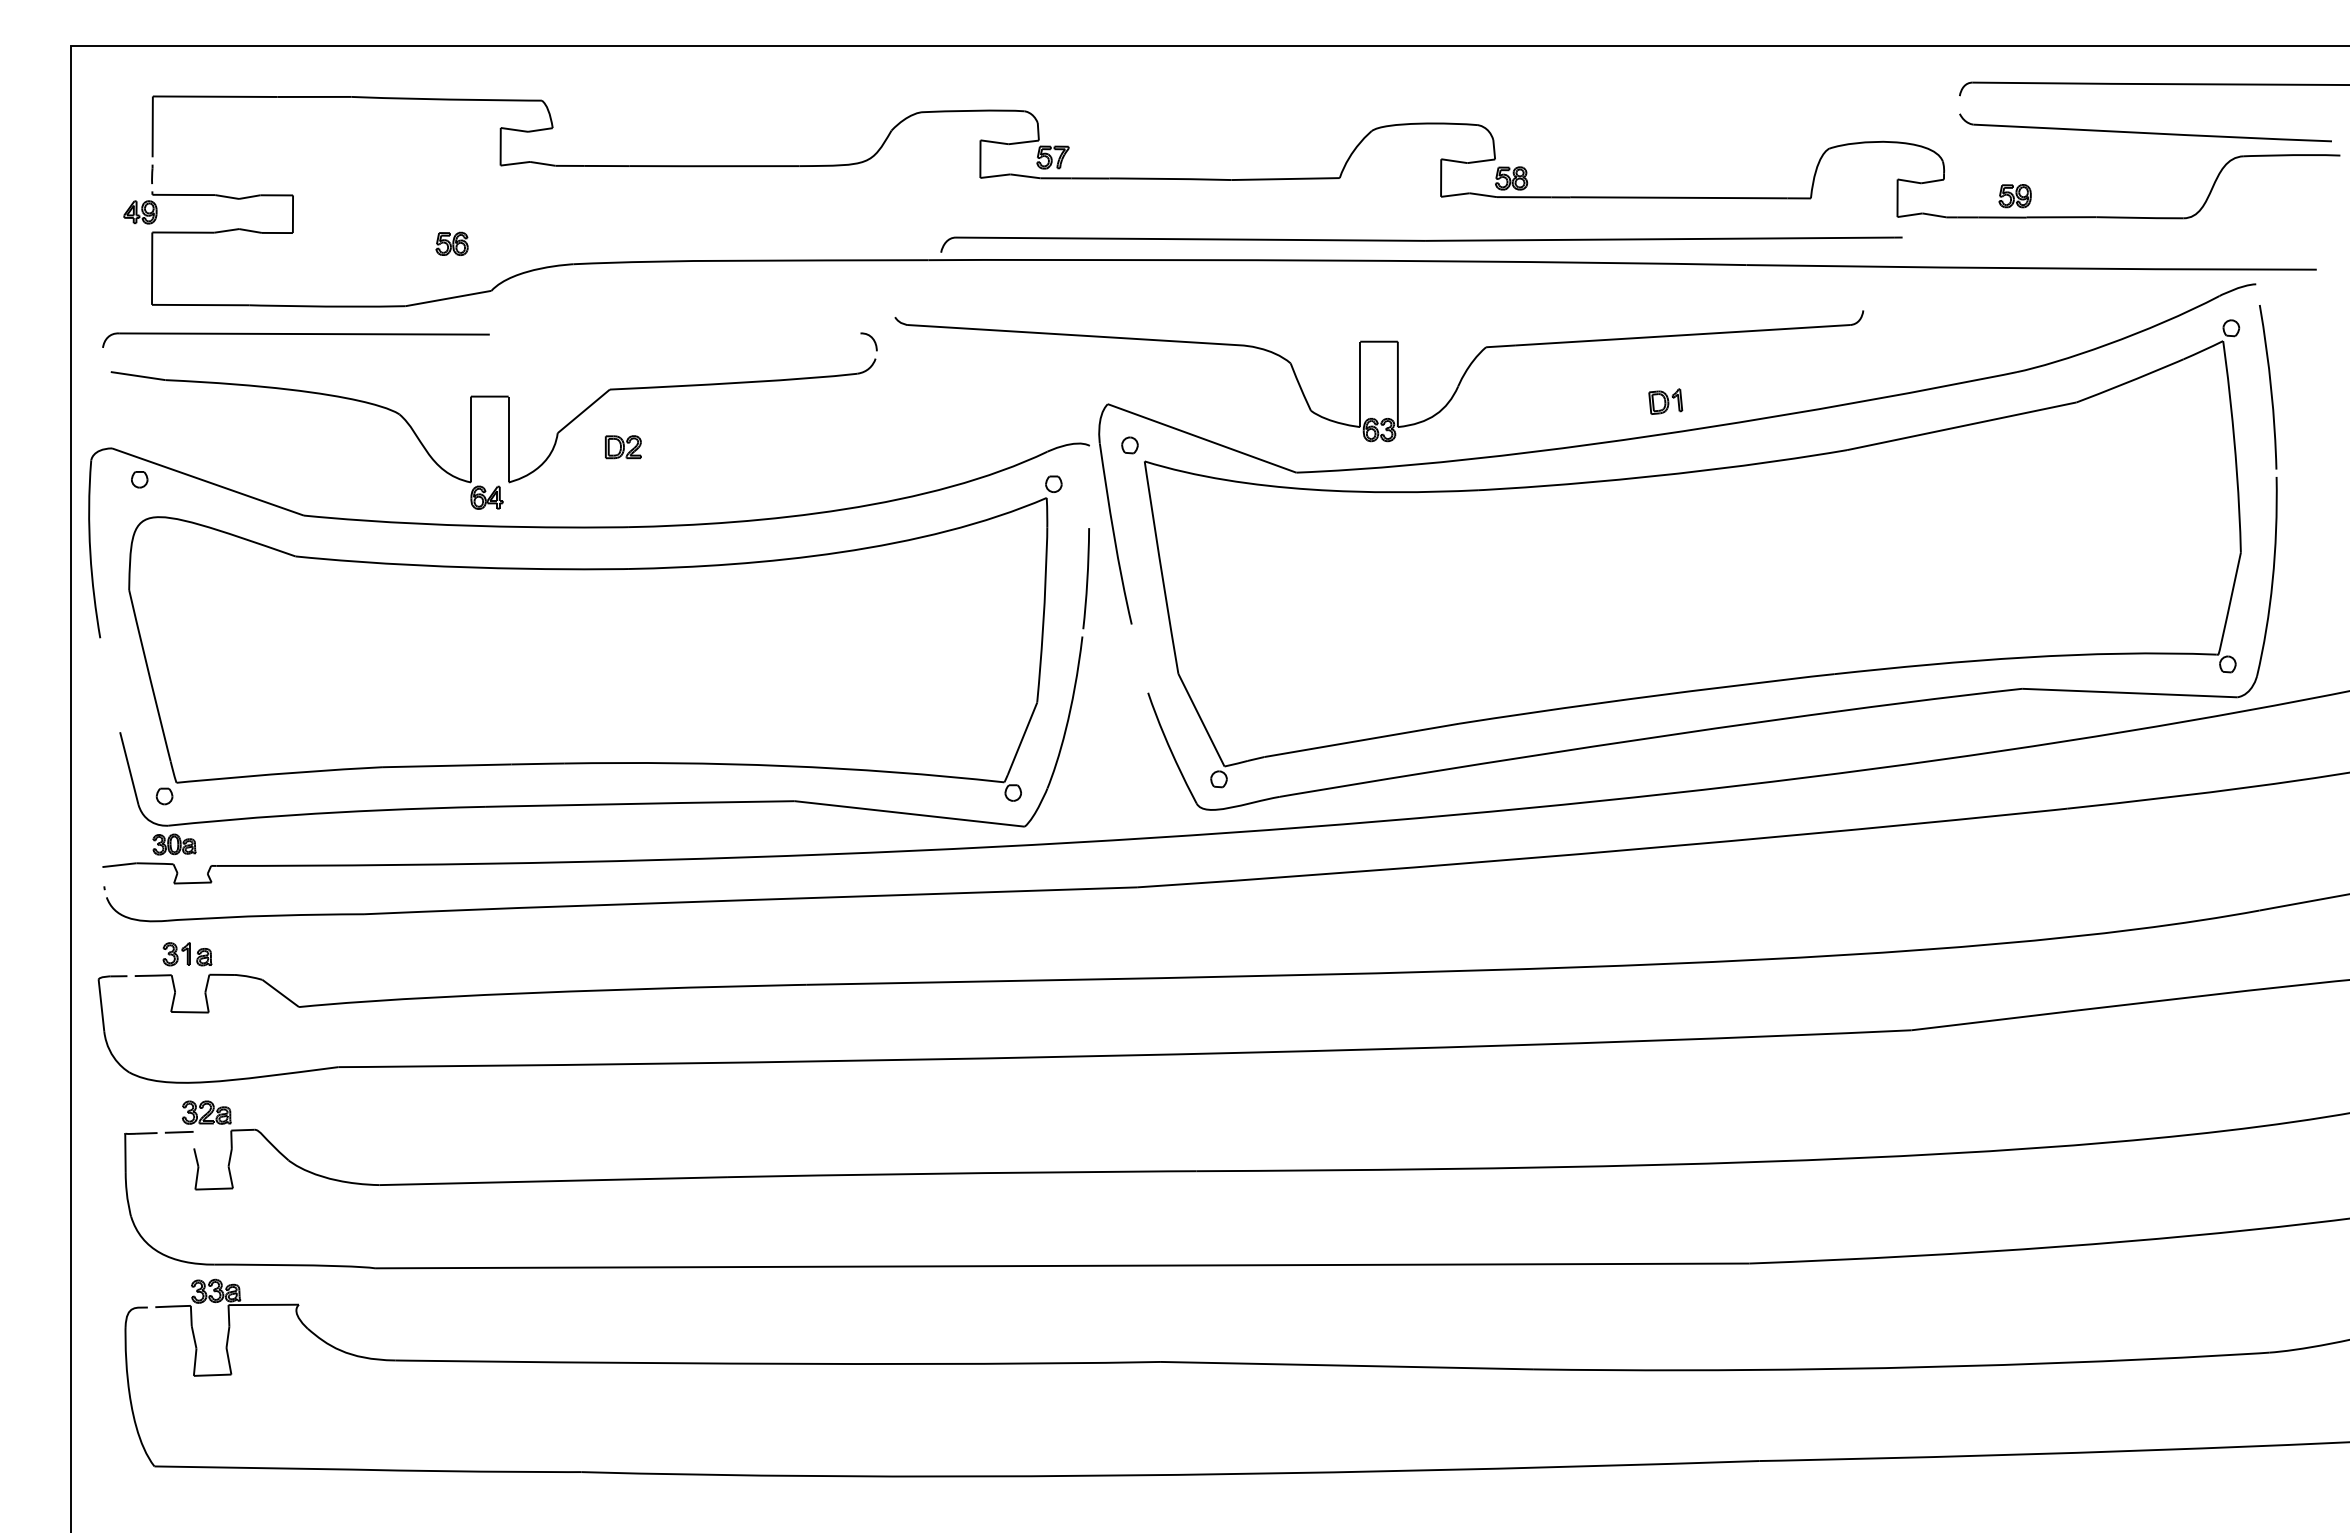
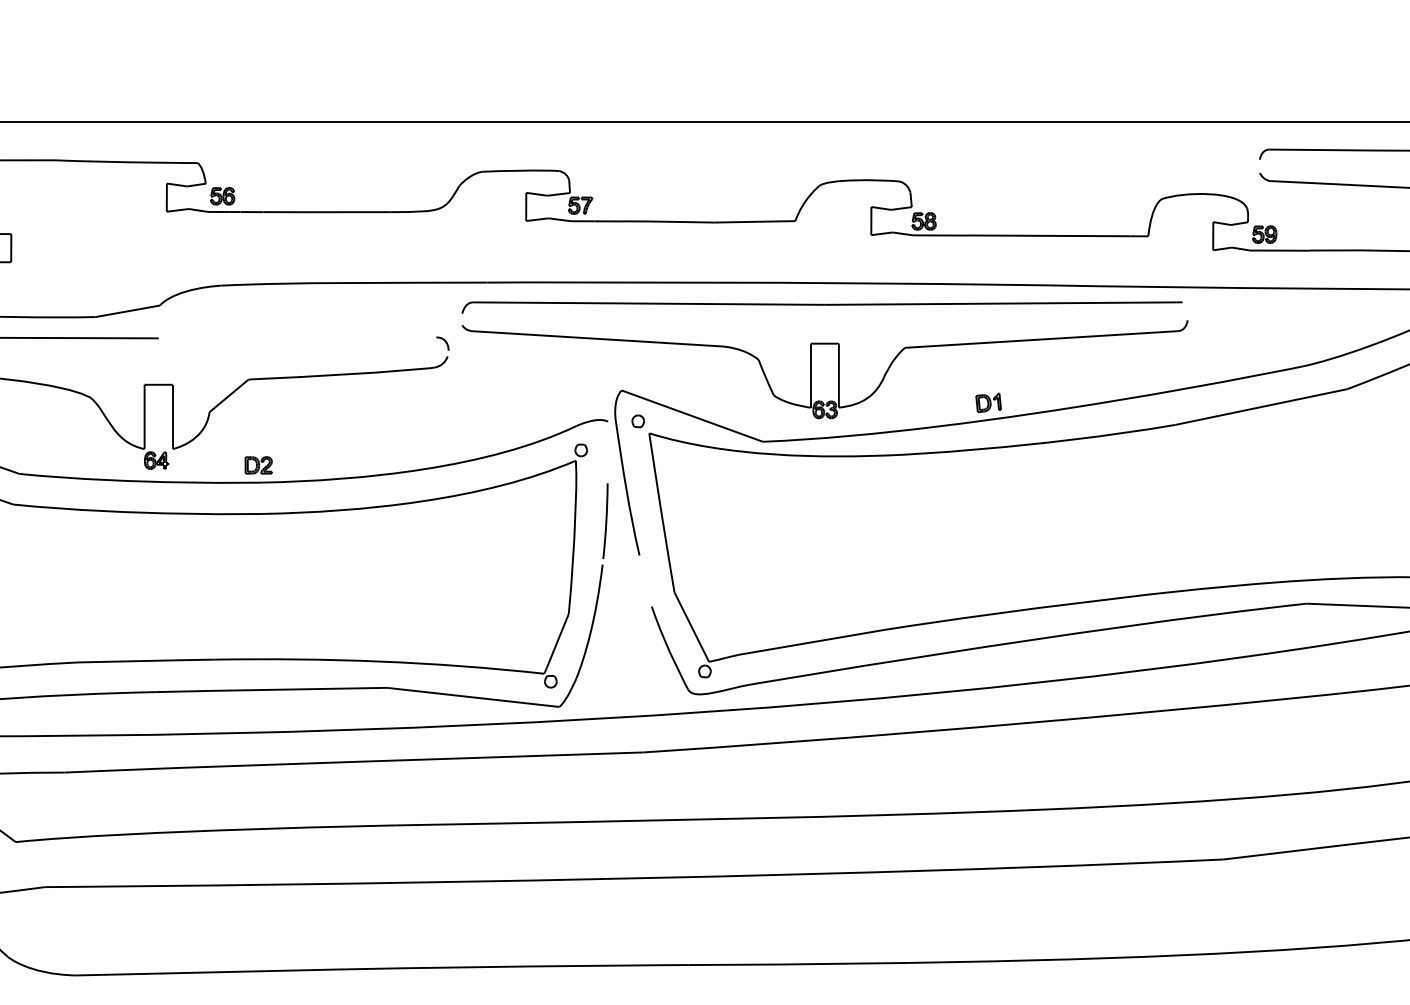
part: (2014, 196) -> (1264, 234), moved
part: (451, 243) -> (222, 195), moved
part: (1421, 244) -> (822, 307), moved
part: (1665, 401) -> (988, 402), moved
part: (622, 447) -> (258, 465), moved

